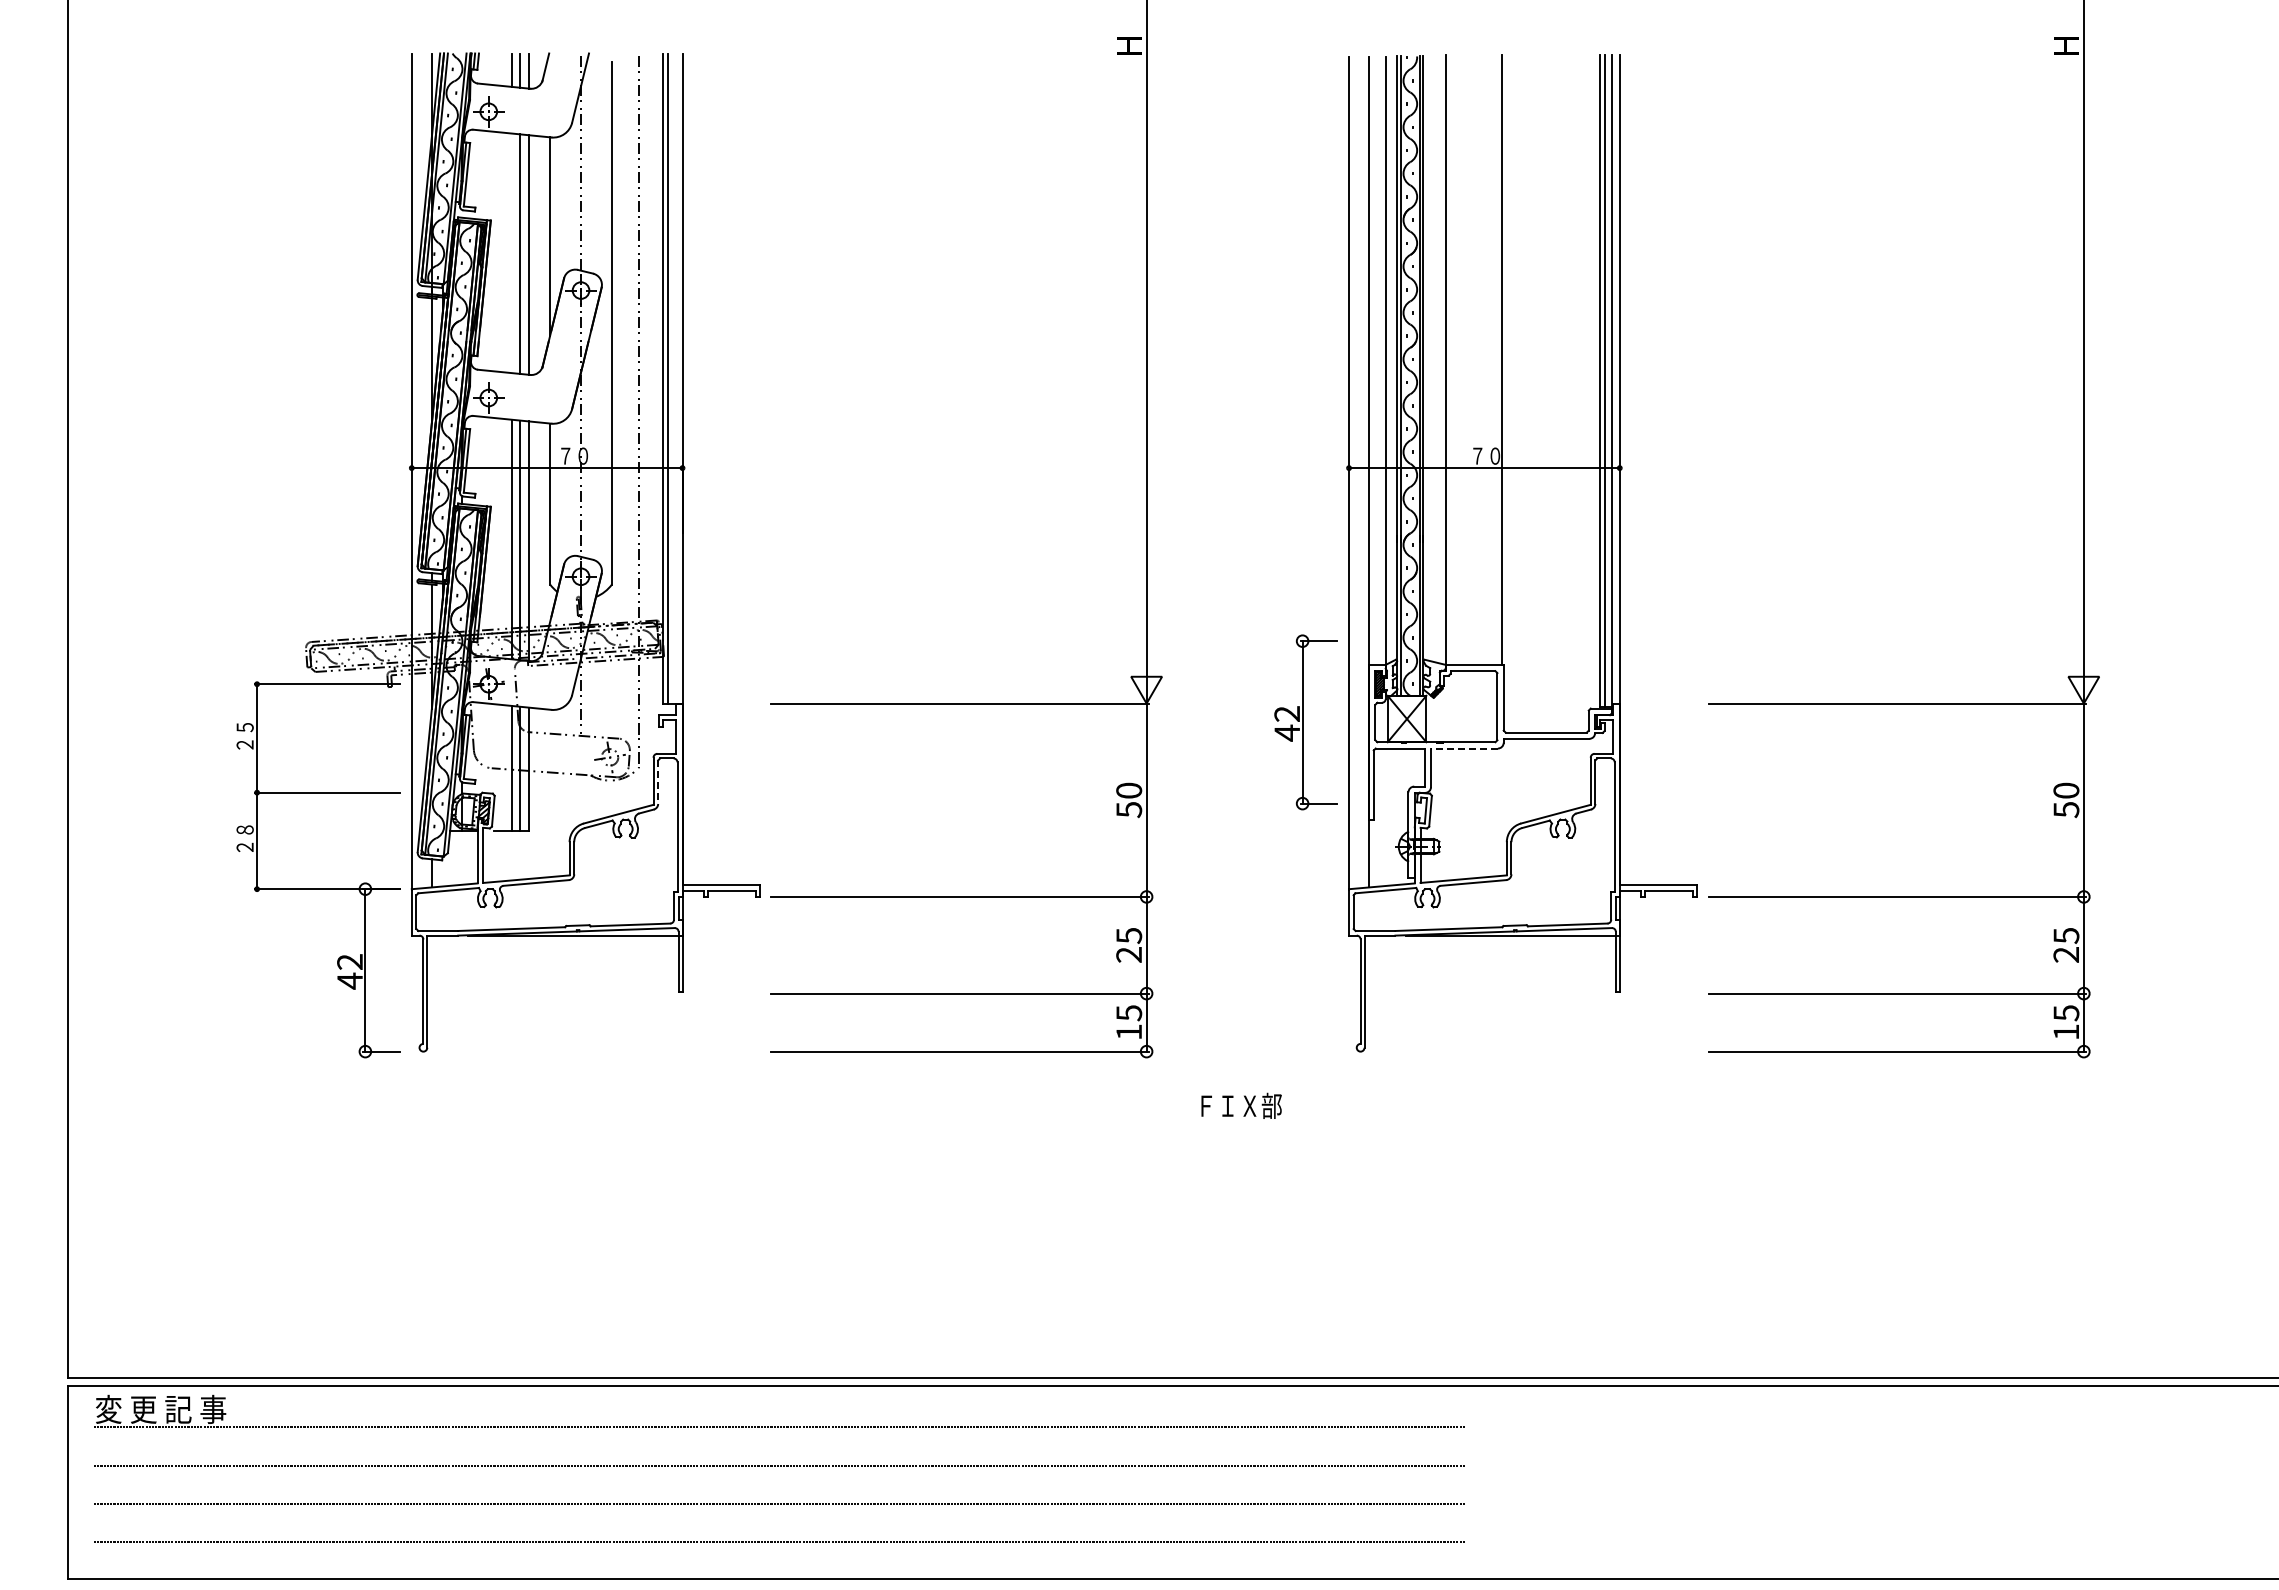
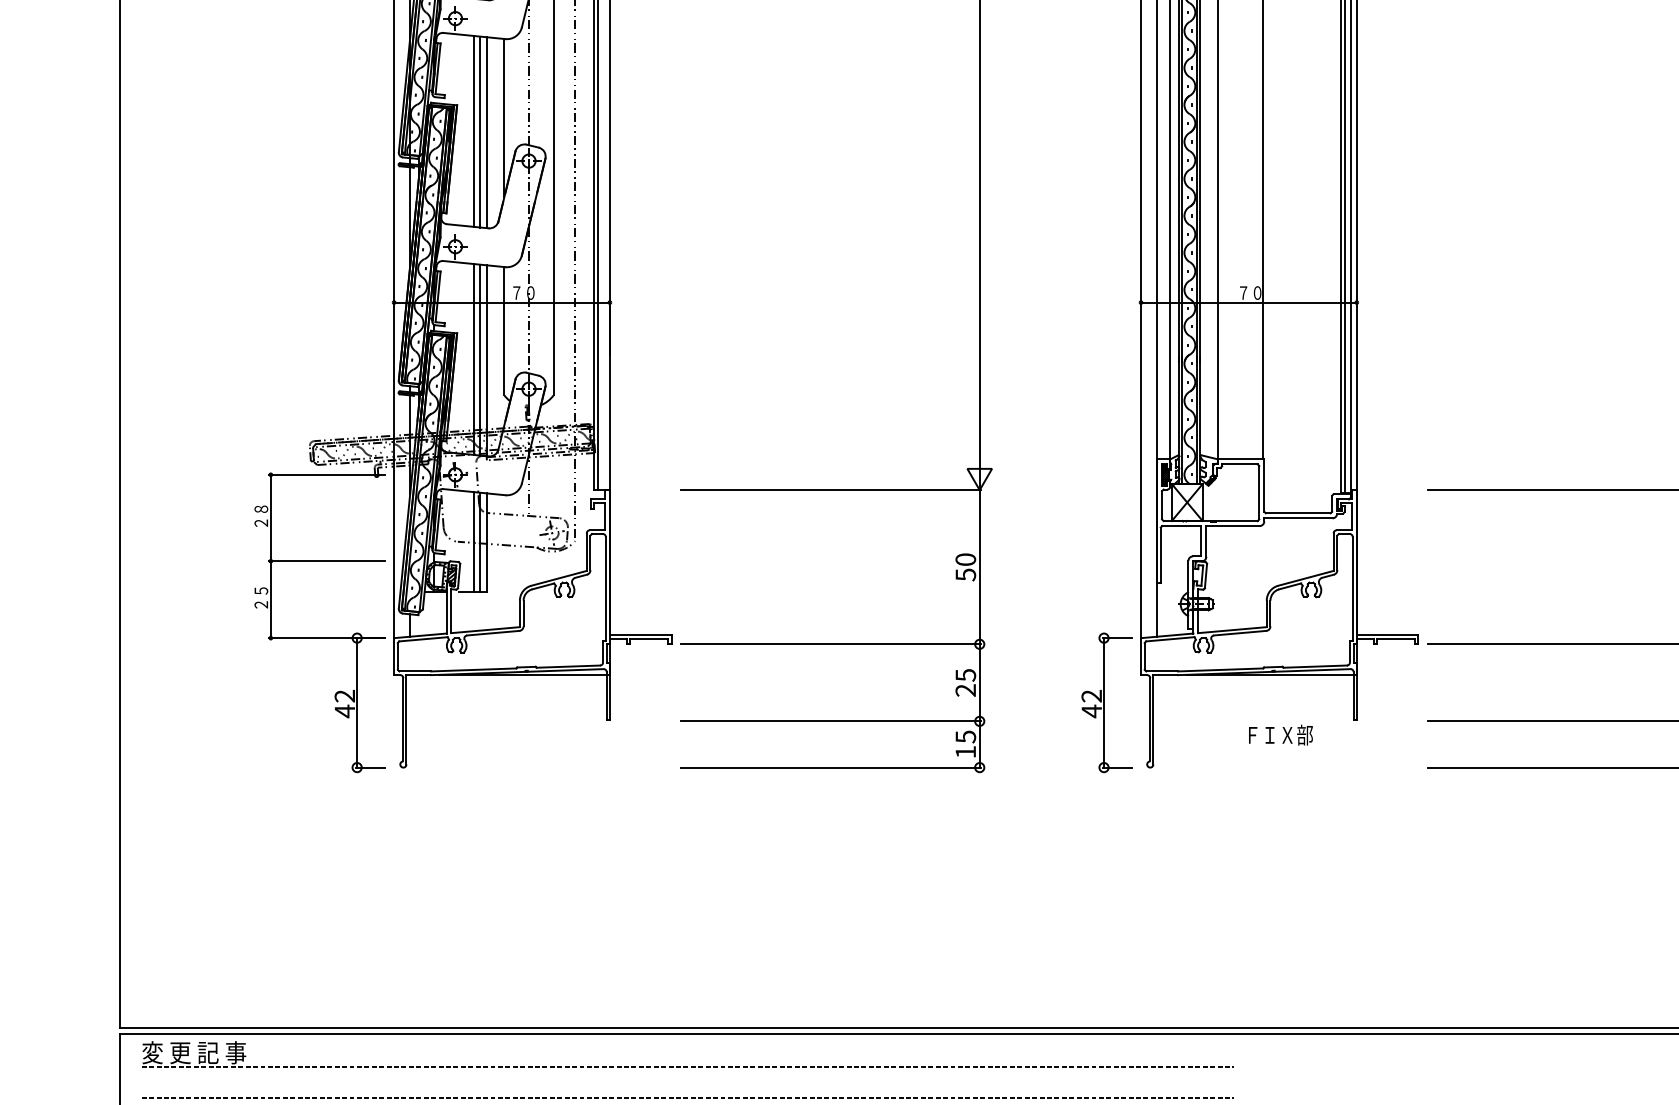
line: (511, 253) -> (473, 131), added
part: (1305, 722) -> (1106, 702), moved
text: (244, 727) -> (260, 509), ２５ -> ２８
line: (1463, 748) -> (1232, 526), dashed -> solid
line: (658, 782) -> (590, 553), dashed -> solid
text: (244, 829) -> (260, 590), ２８ -> ２５
text: (1241, 1105) -> (1280, 734), moved

